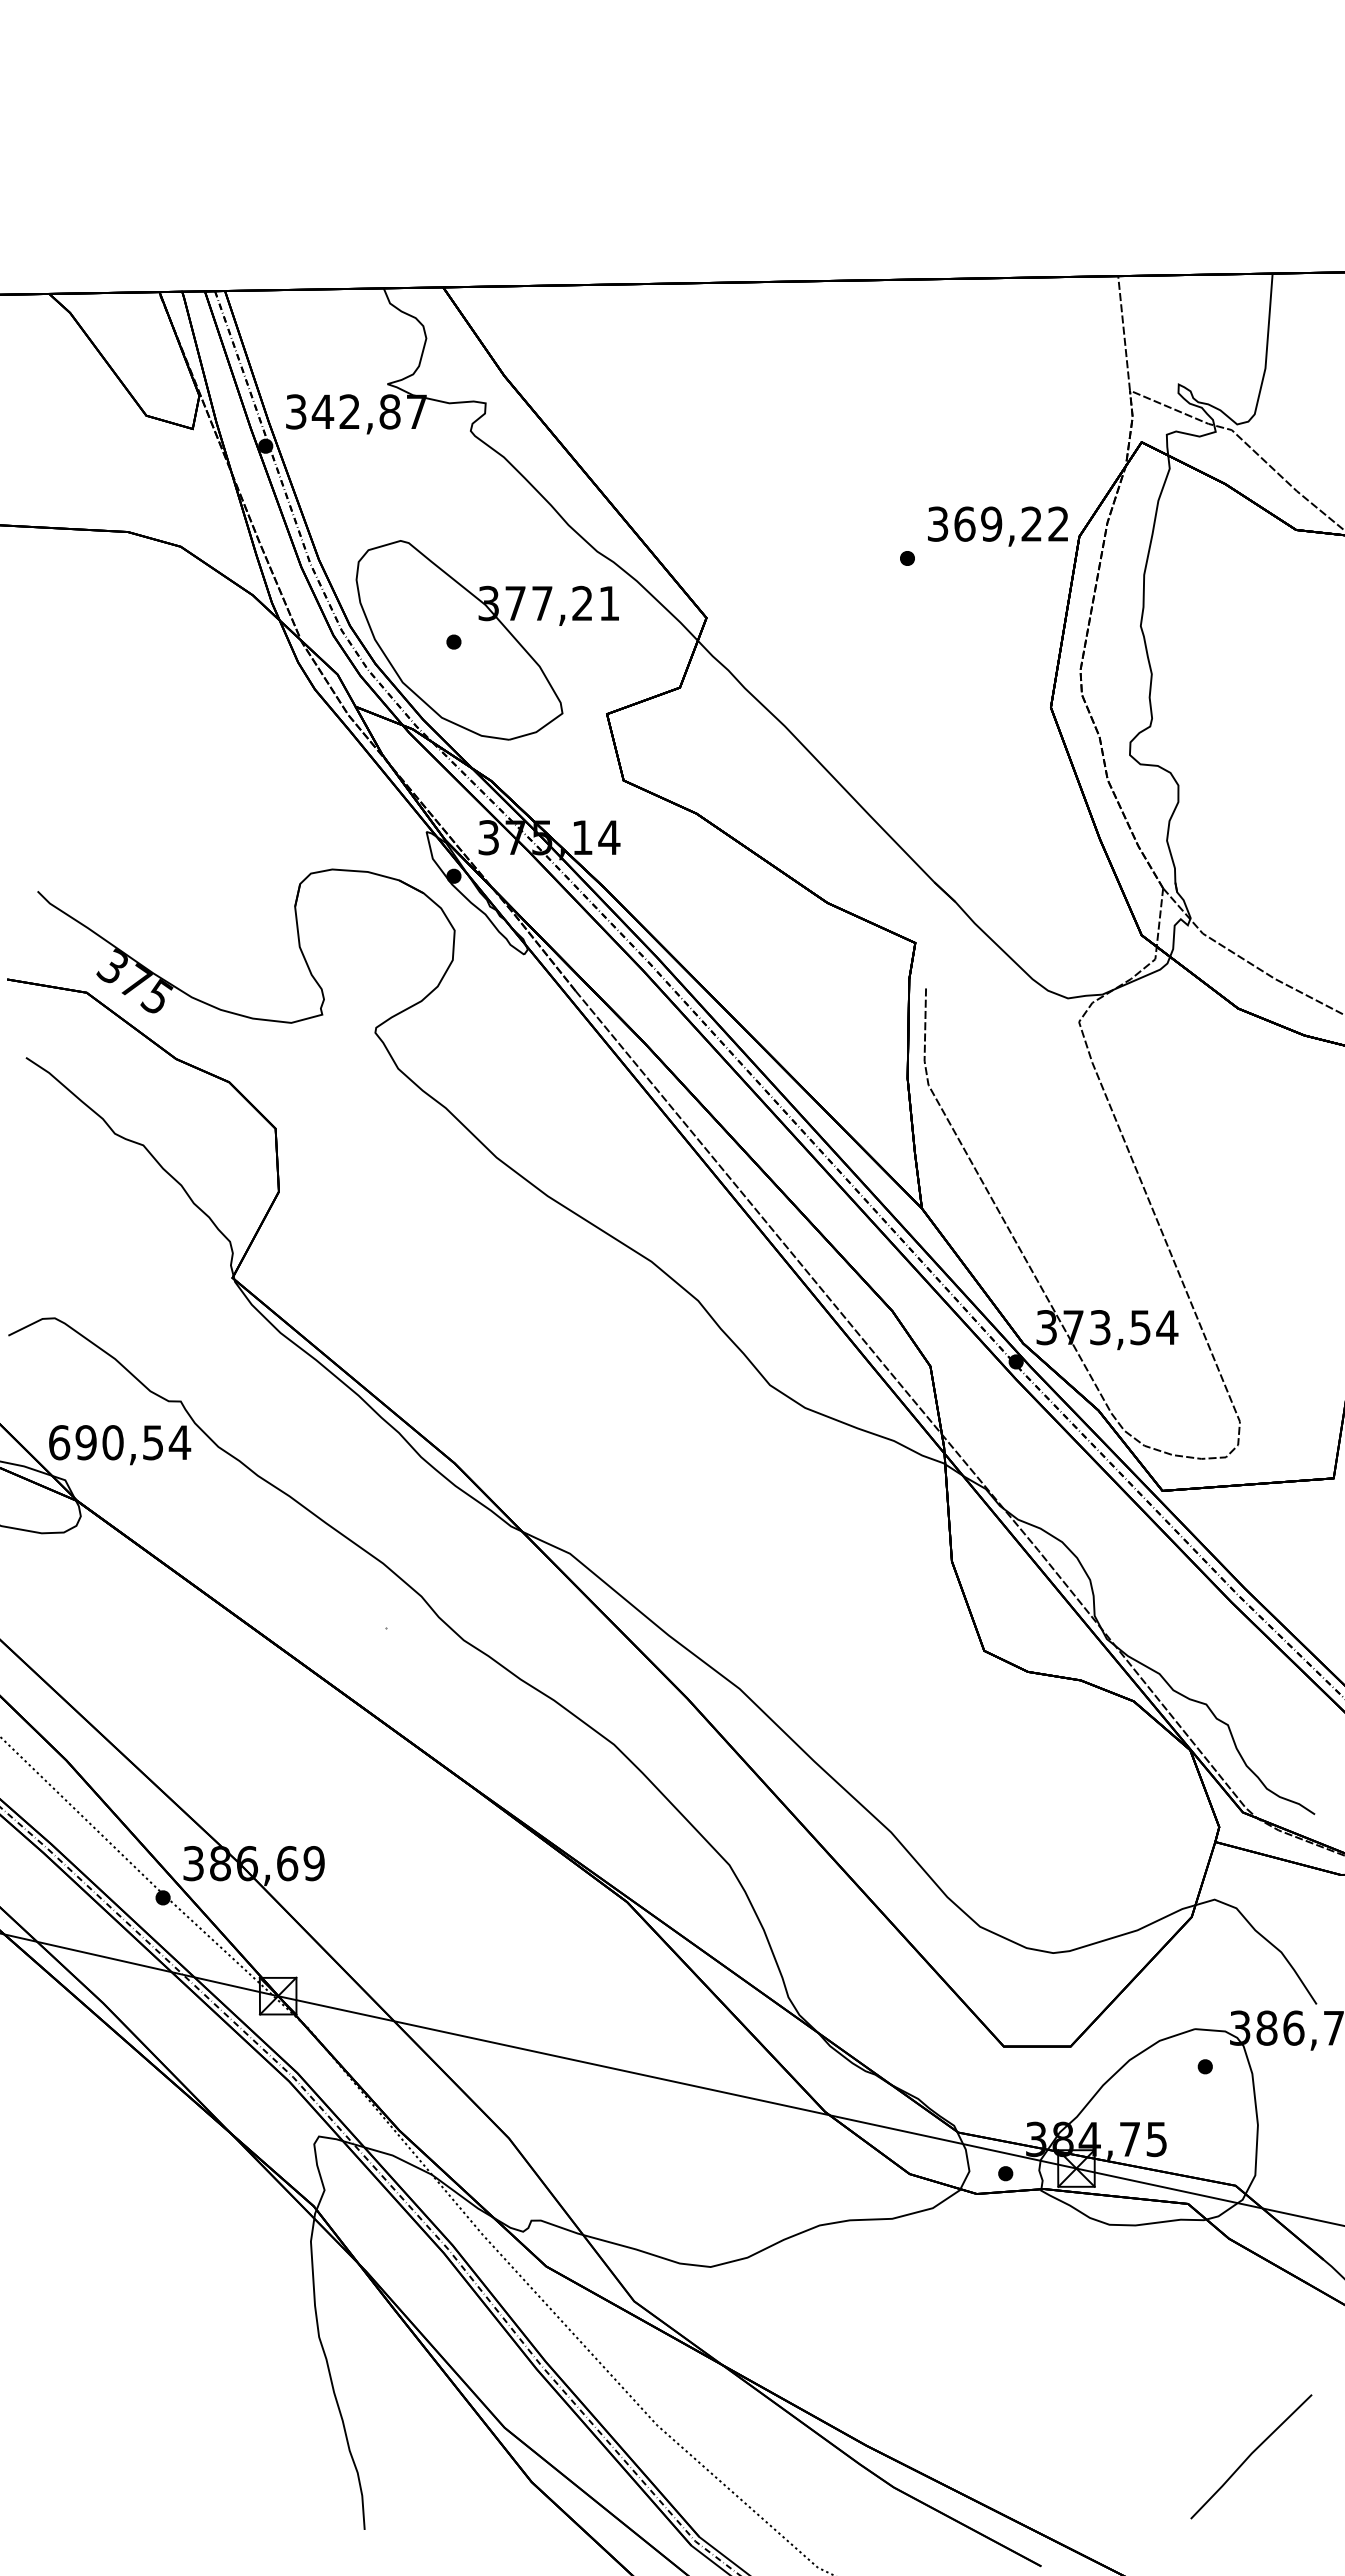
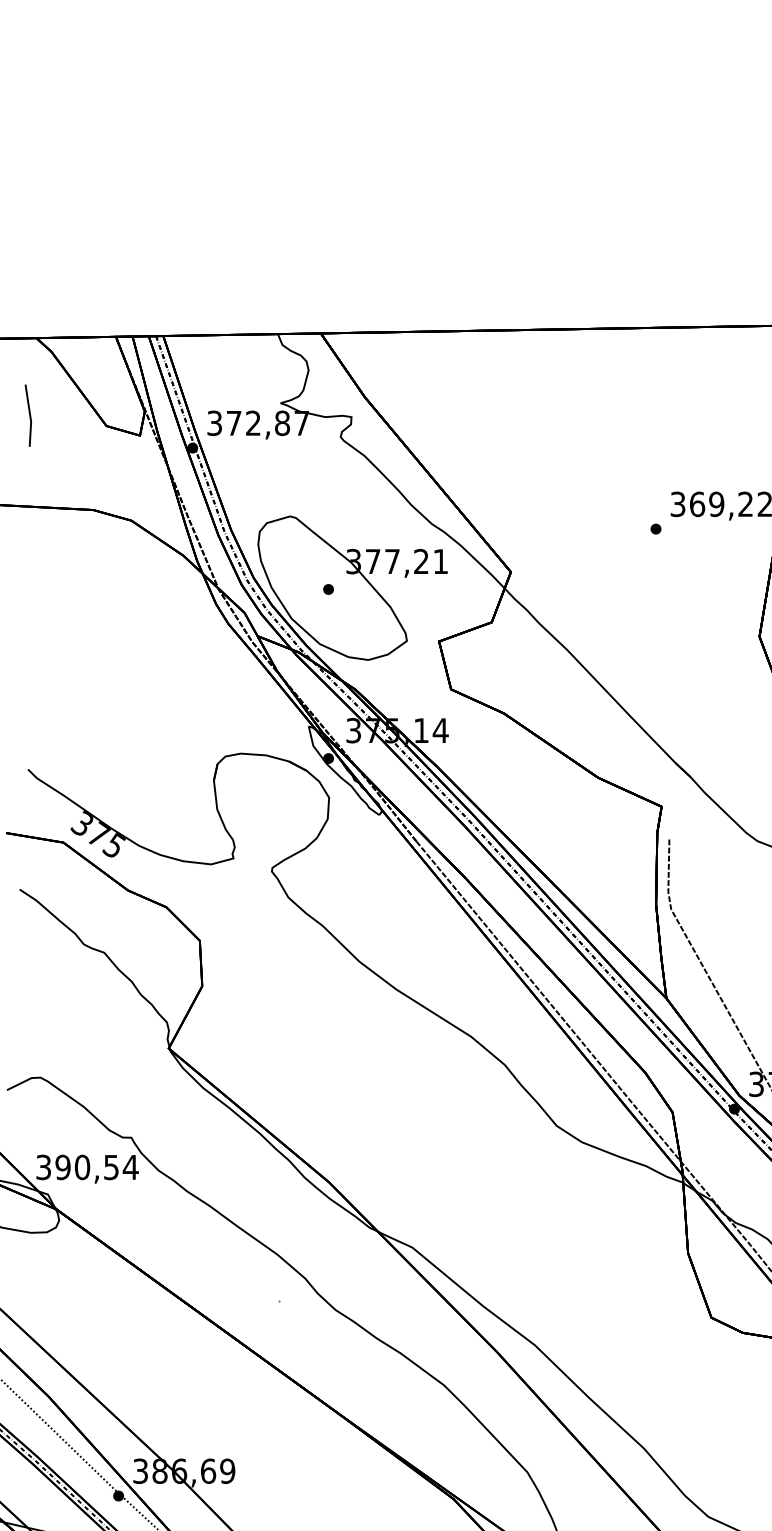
line: (39, 401) -> (29, 415), added
text: (322, 411) -> (233, 423), 342,87 -> 372,87
text: (59, 1442) -> (43, 1167), 690,54 -> 390,54

